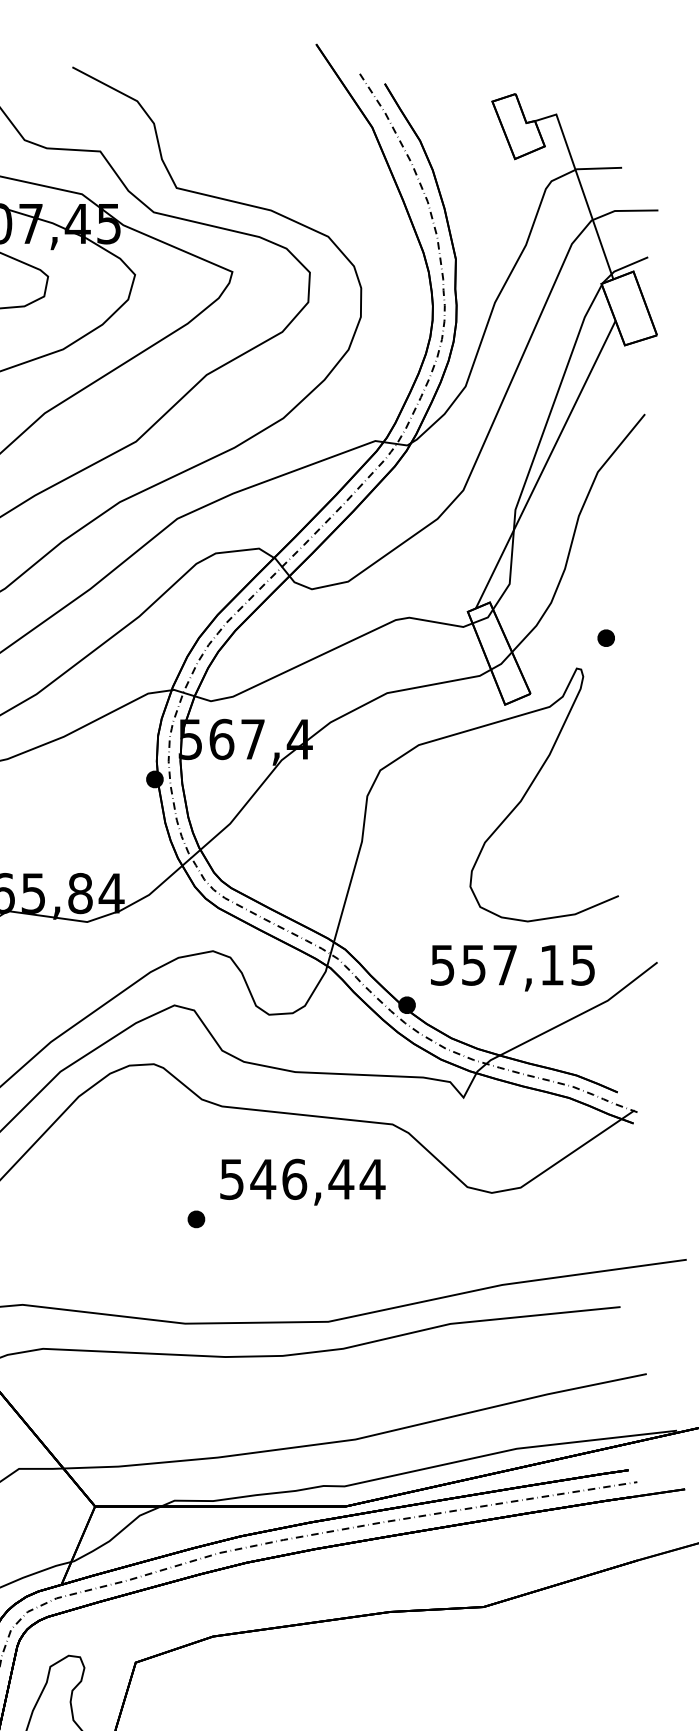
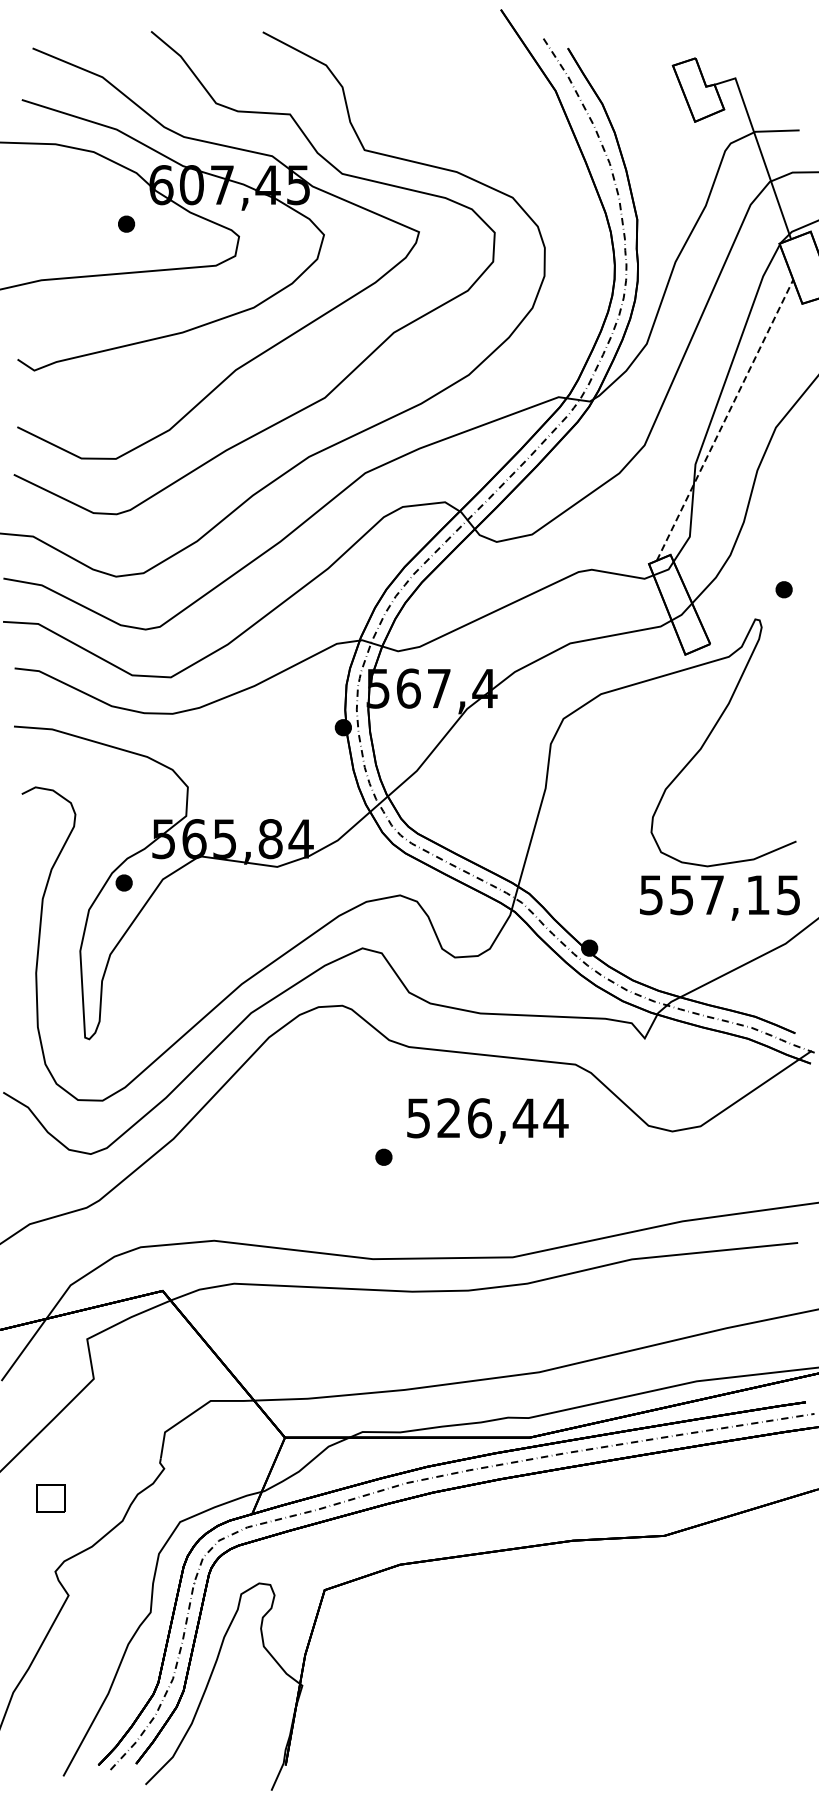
line: (546, 463) -> (725, 419), solid -> dashed
text: (512, 967) -> (719, 897), moved
text: (262, 1178) -> (448, 1117), 546,44 -> 526,44

